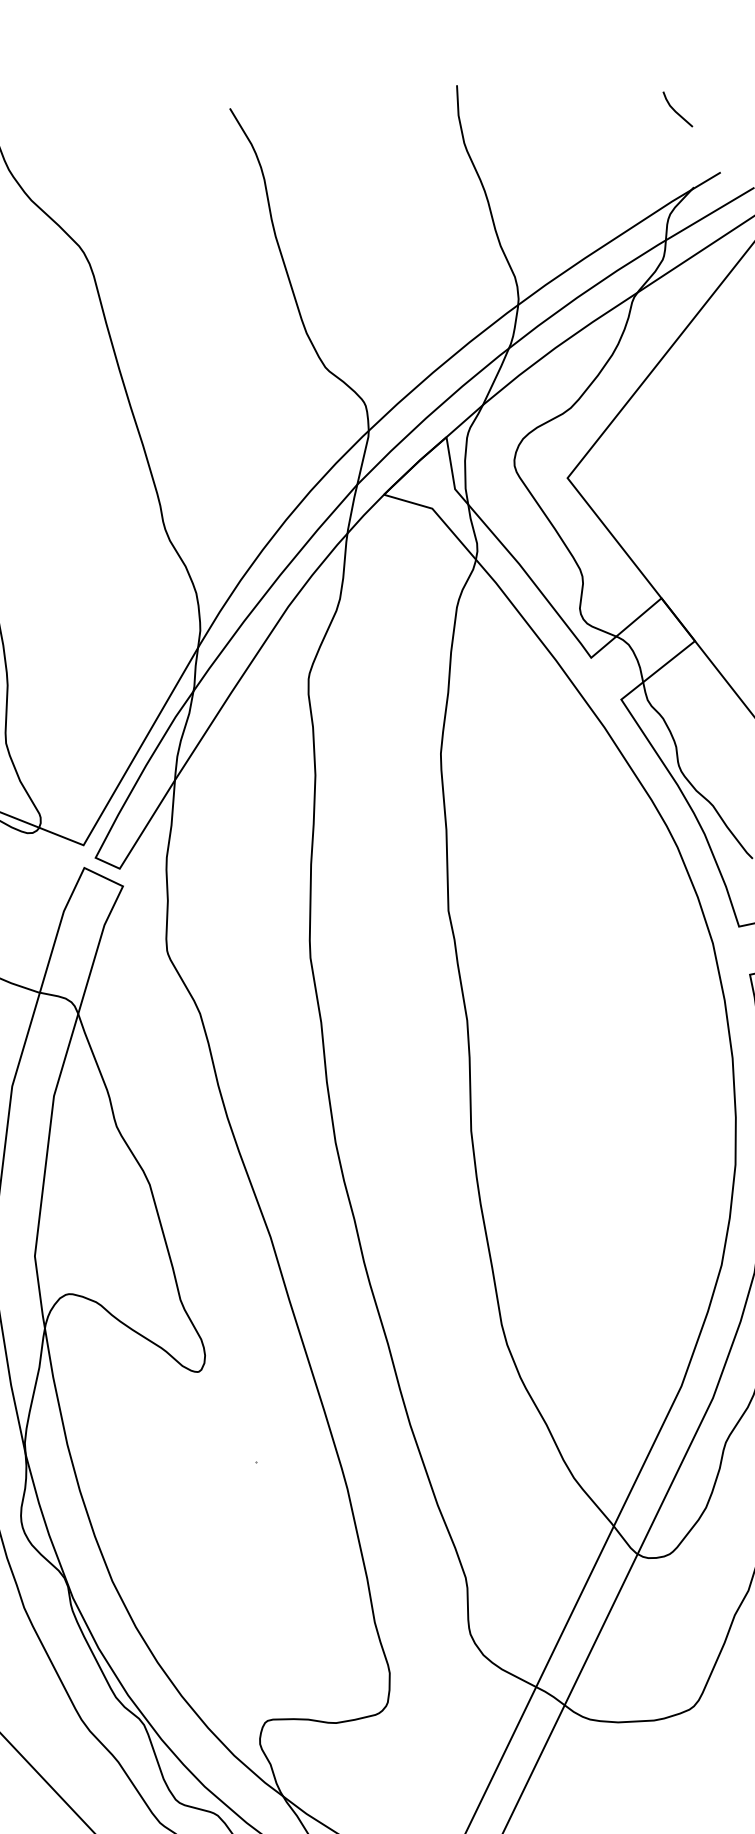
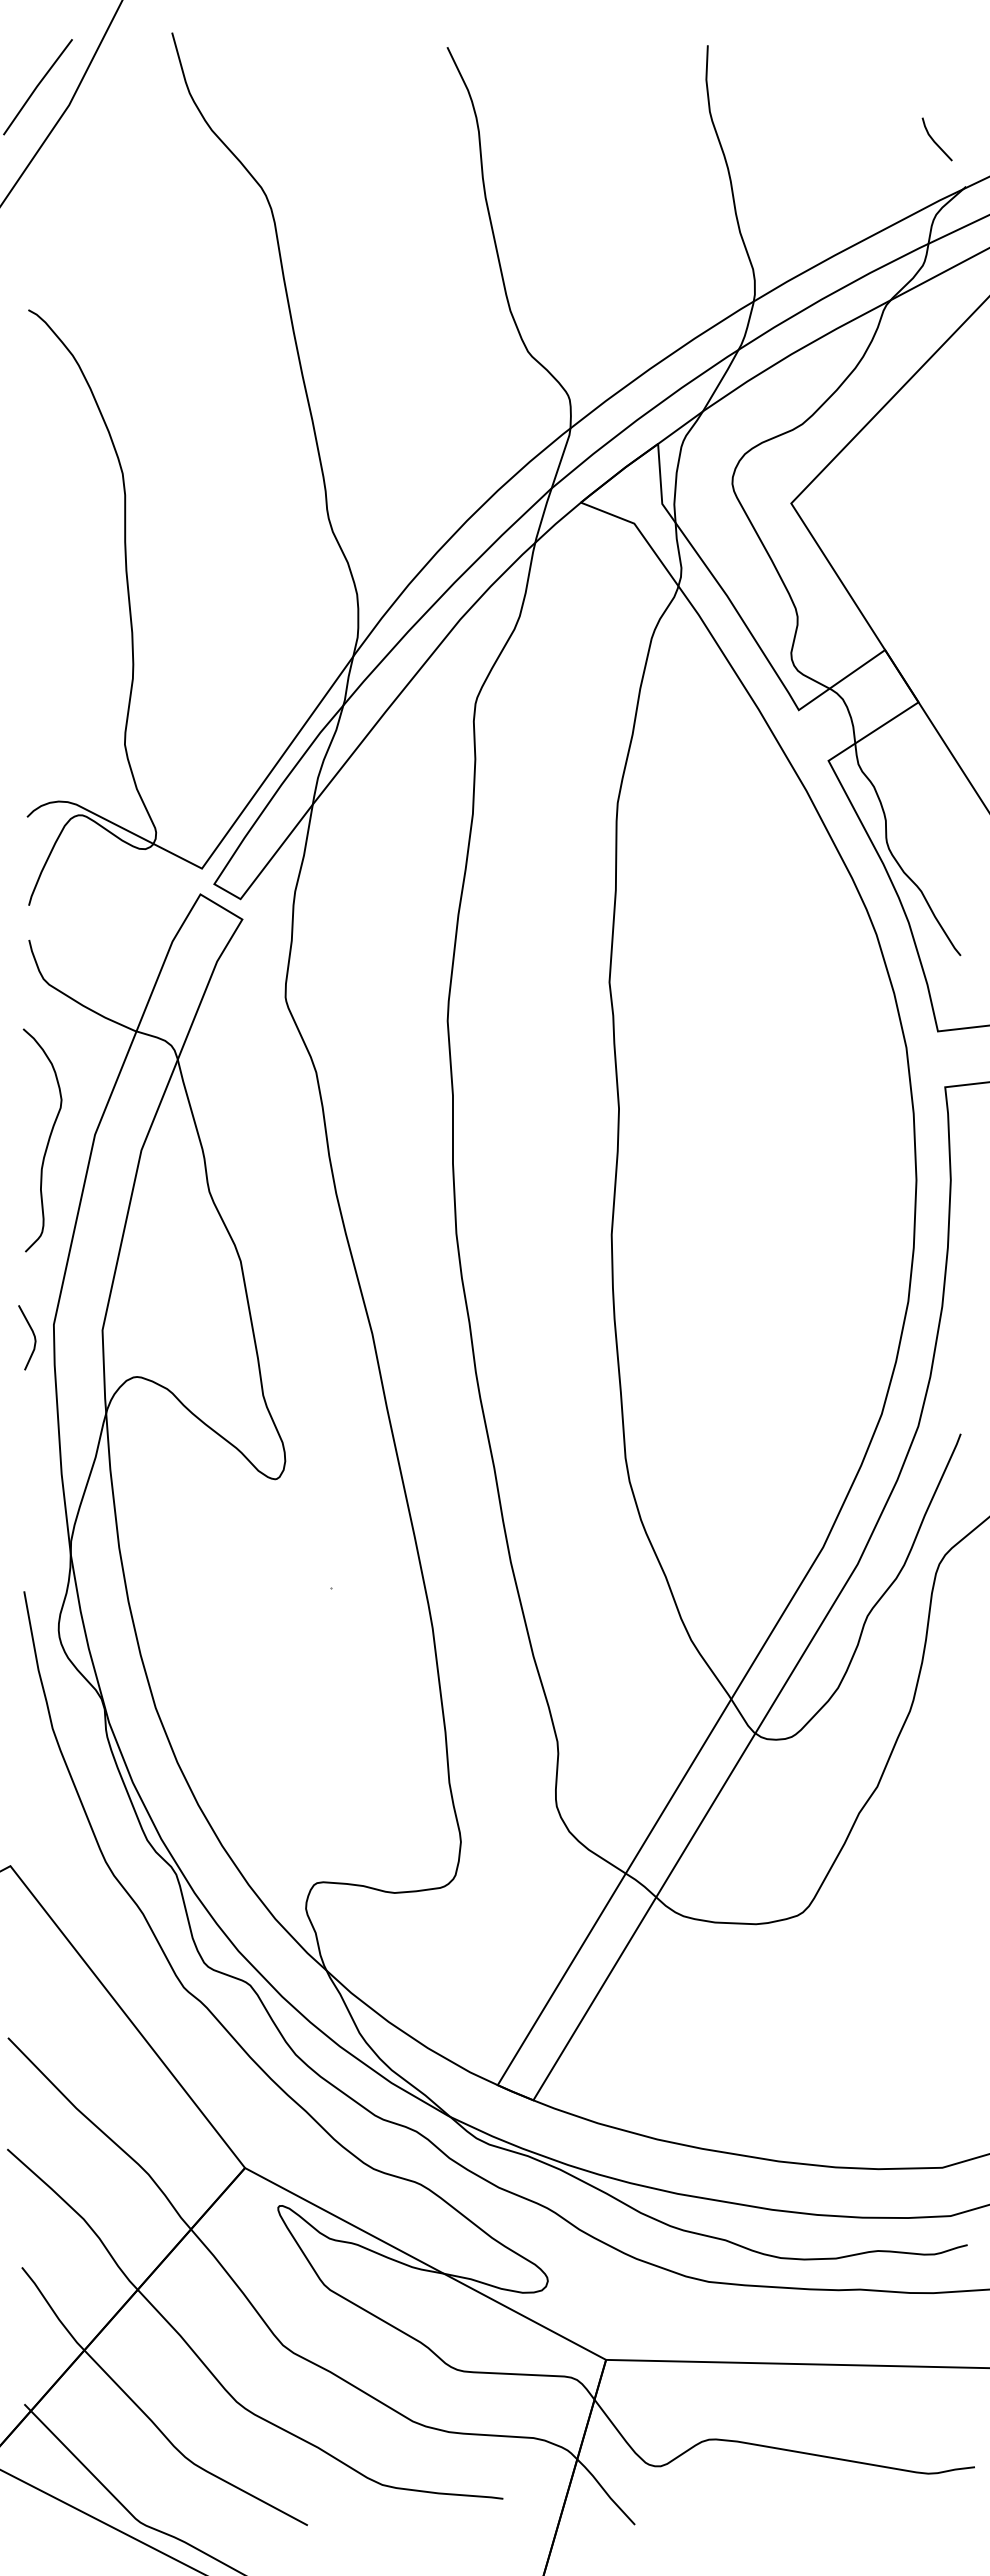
line: (675, 110) -> (934, 140), moved

